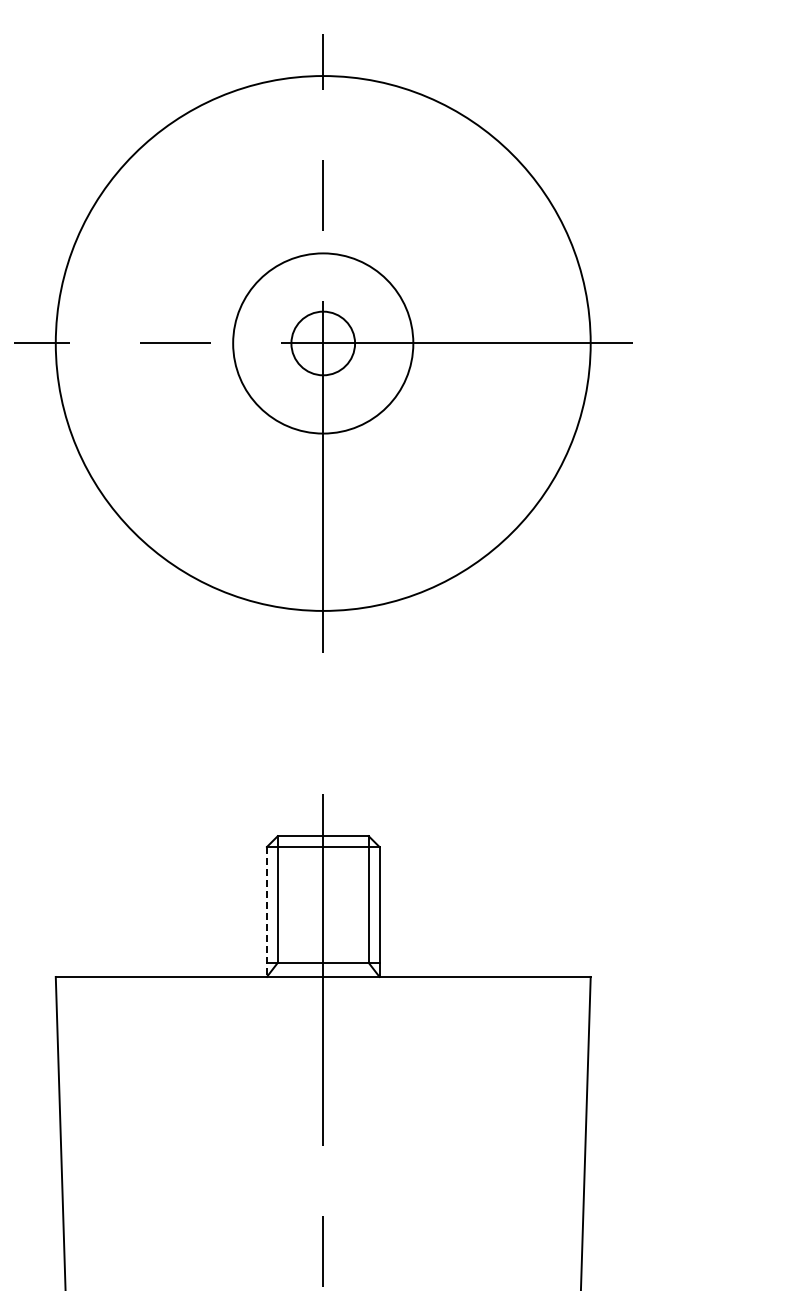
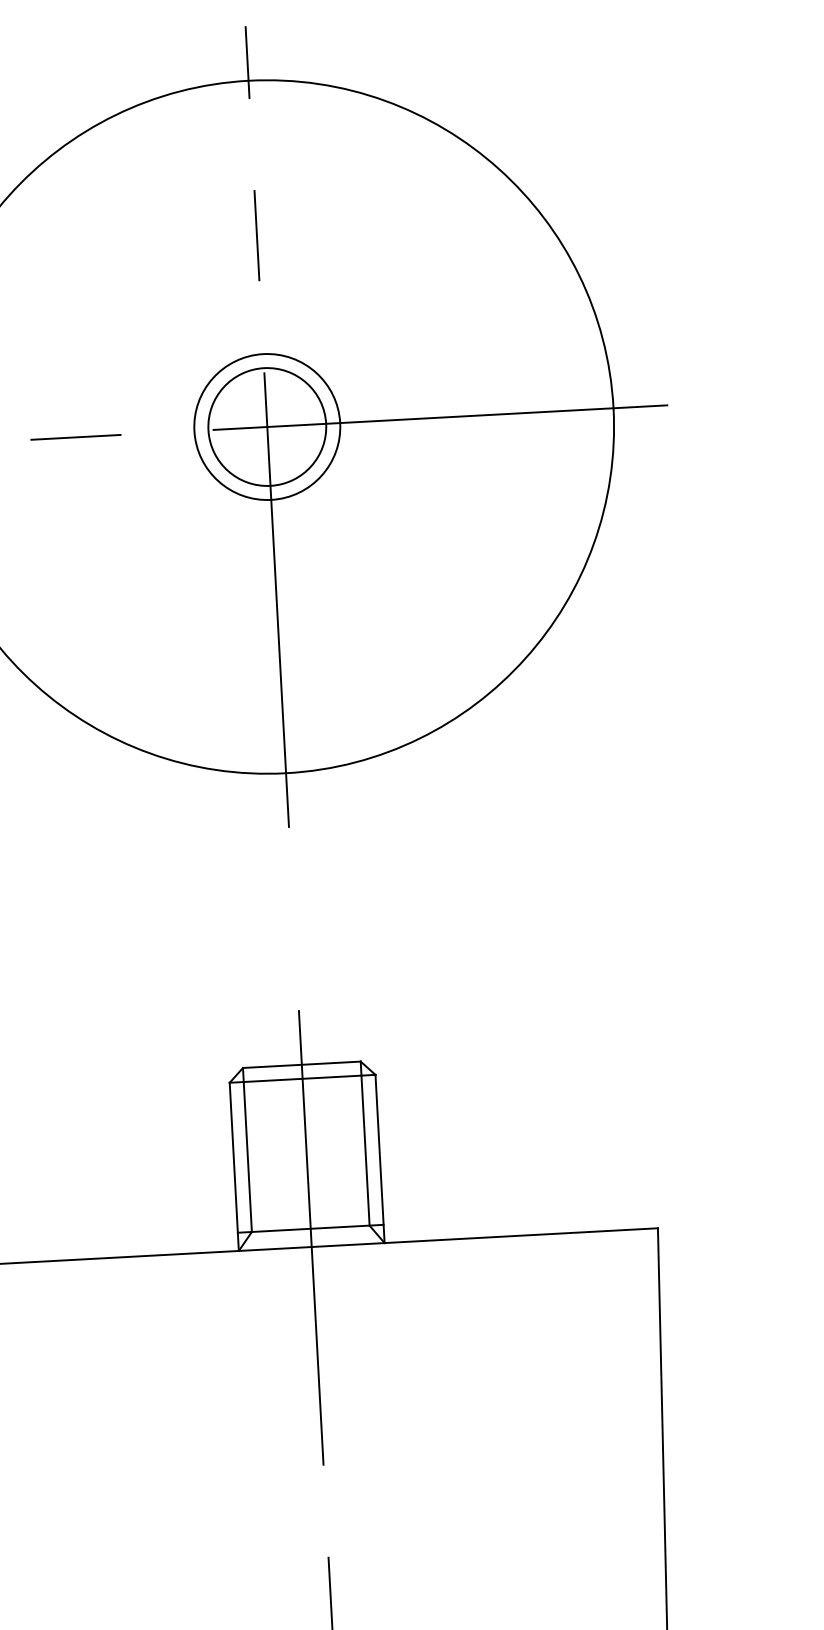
circle: (322, 343) -> (266, 427), size x0.62
circle: (322, 343) -> (266, 427), size x1.43
line: (266, 911) -> (233, 1166), dashed -> solid

